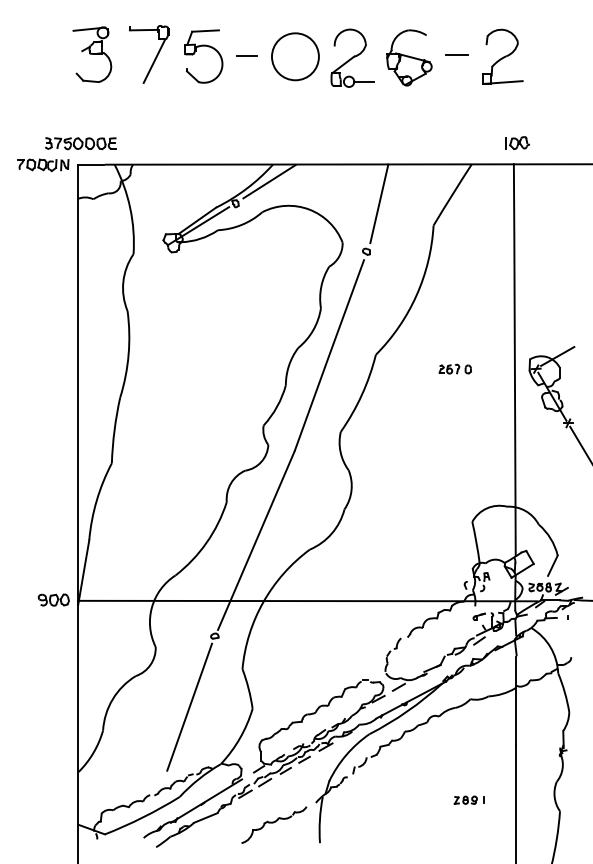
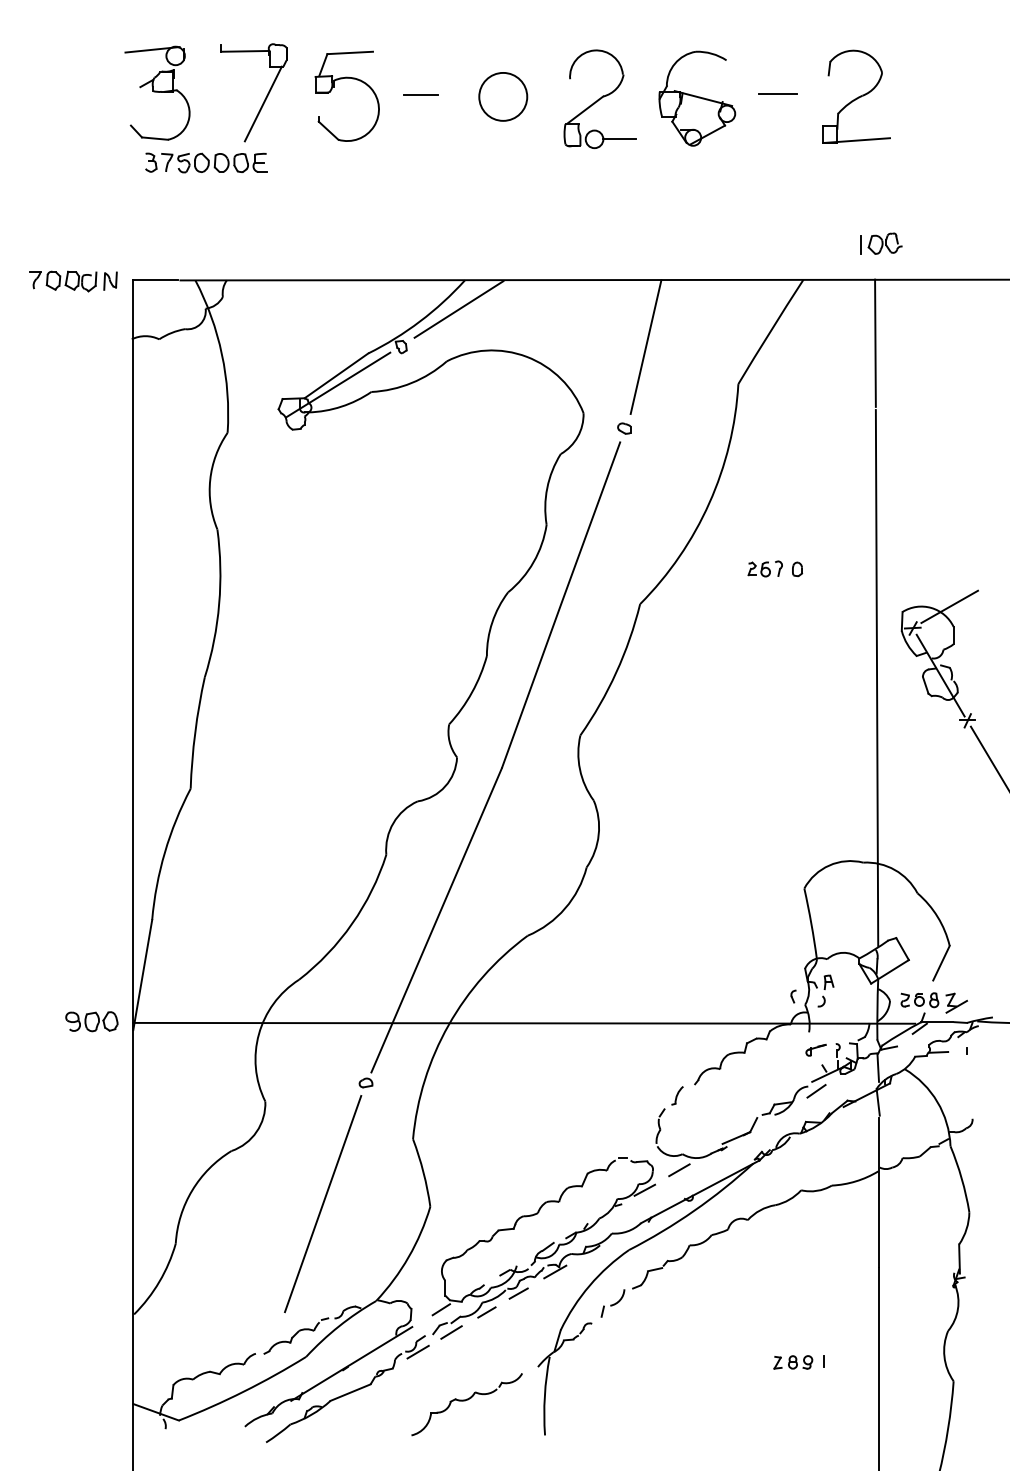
circle: (295, 56) -> (503, 96), size x0.6
part: (80, 143) -> (205, 162), moved
part: (454, 368) -> (773, 567), moved

